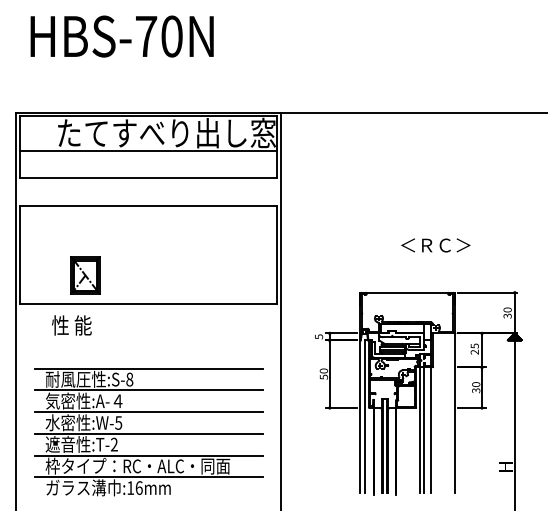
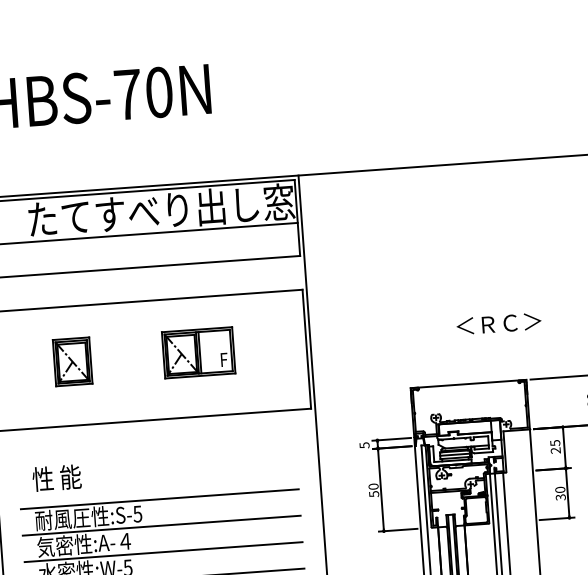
part: (188, 251) -> (198, 352), added
part: (85, 275) -> (72, 361), moved
text: (71, 325) -> (56, 478), moved
text: (129, 379) -> (137, 513), :S-8 -> :S-5

